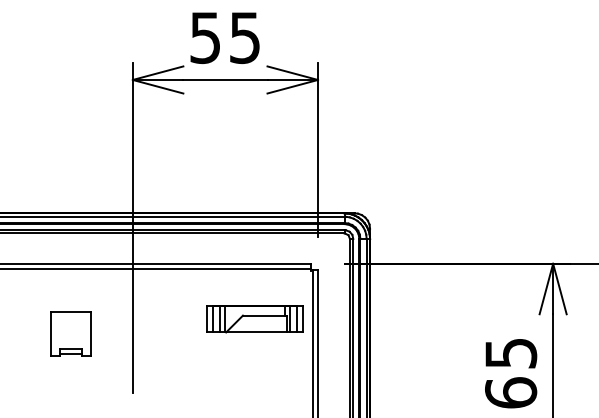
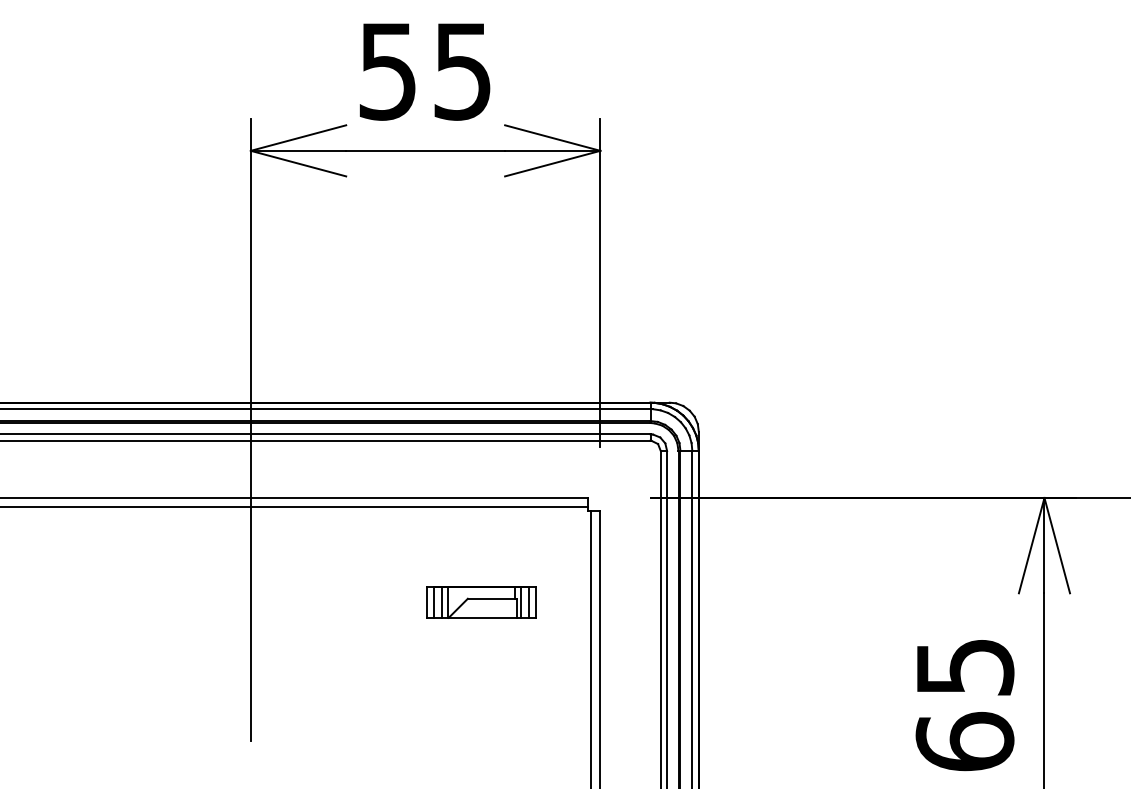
part: (254, 319) -> (480, 603), size x0.6
part: (70, 333) -> (133, 629), removed

